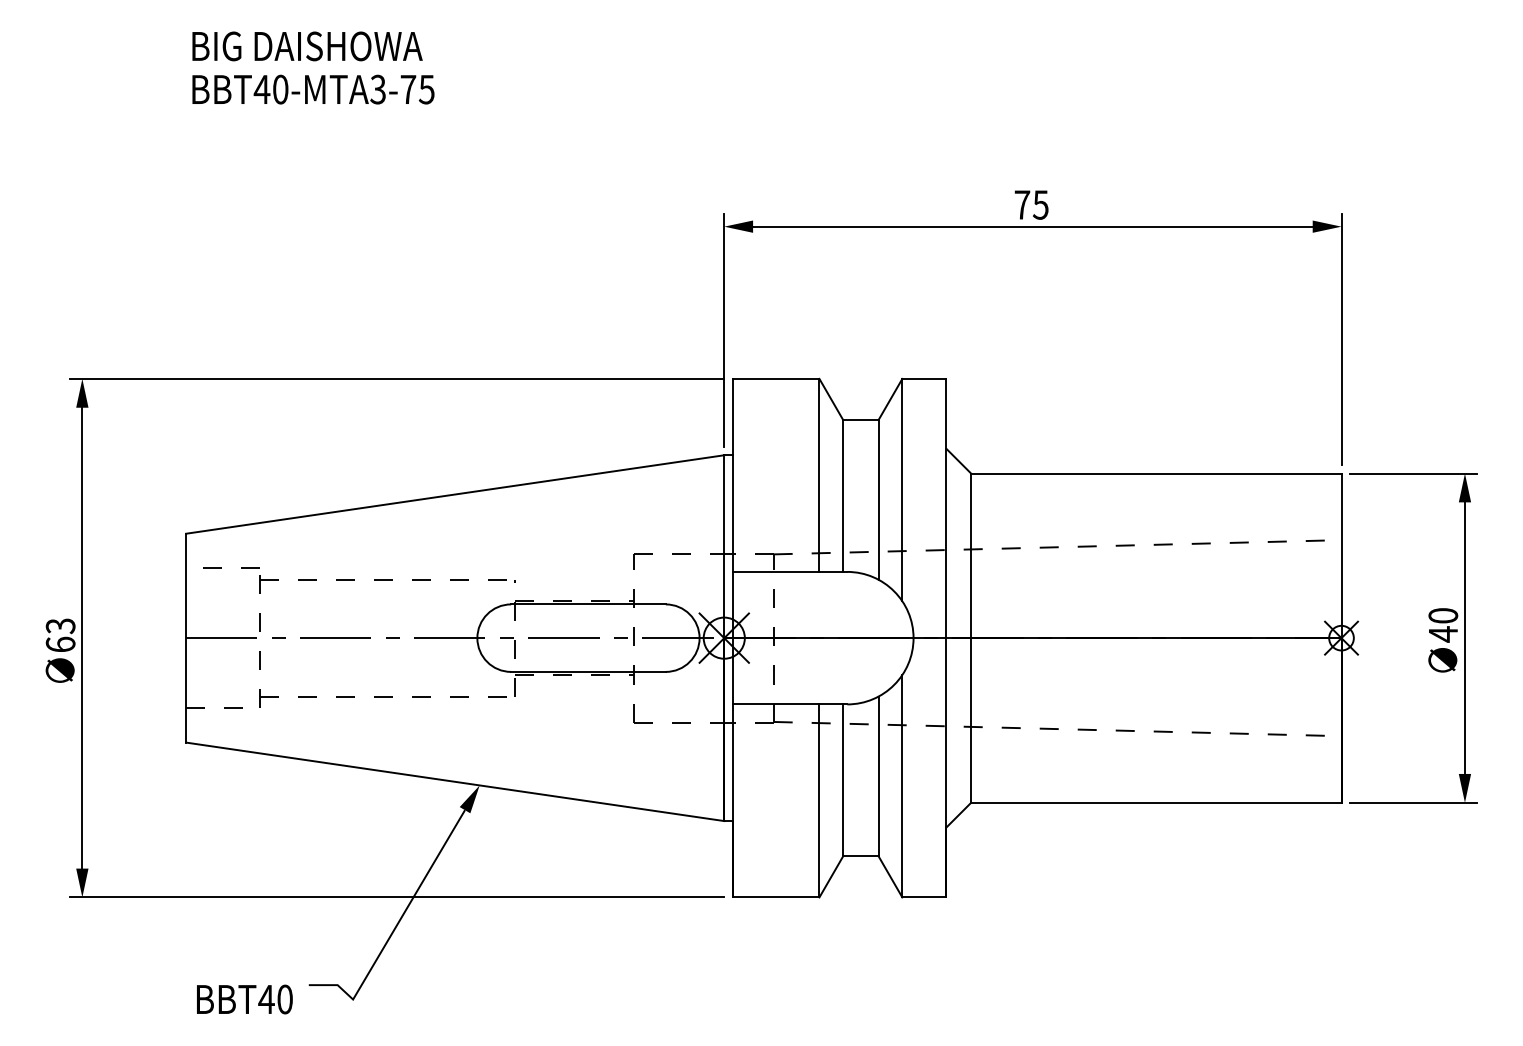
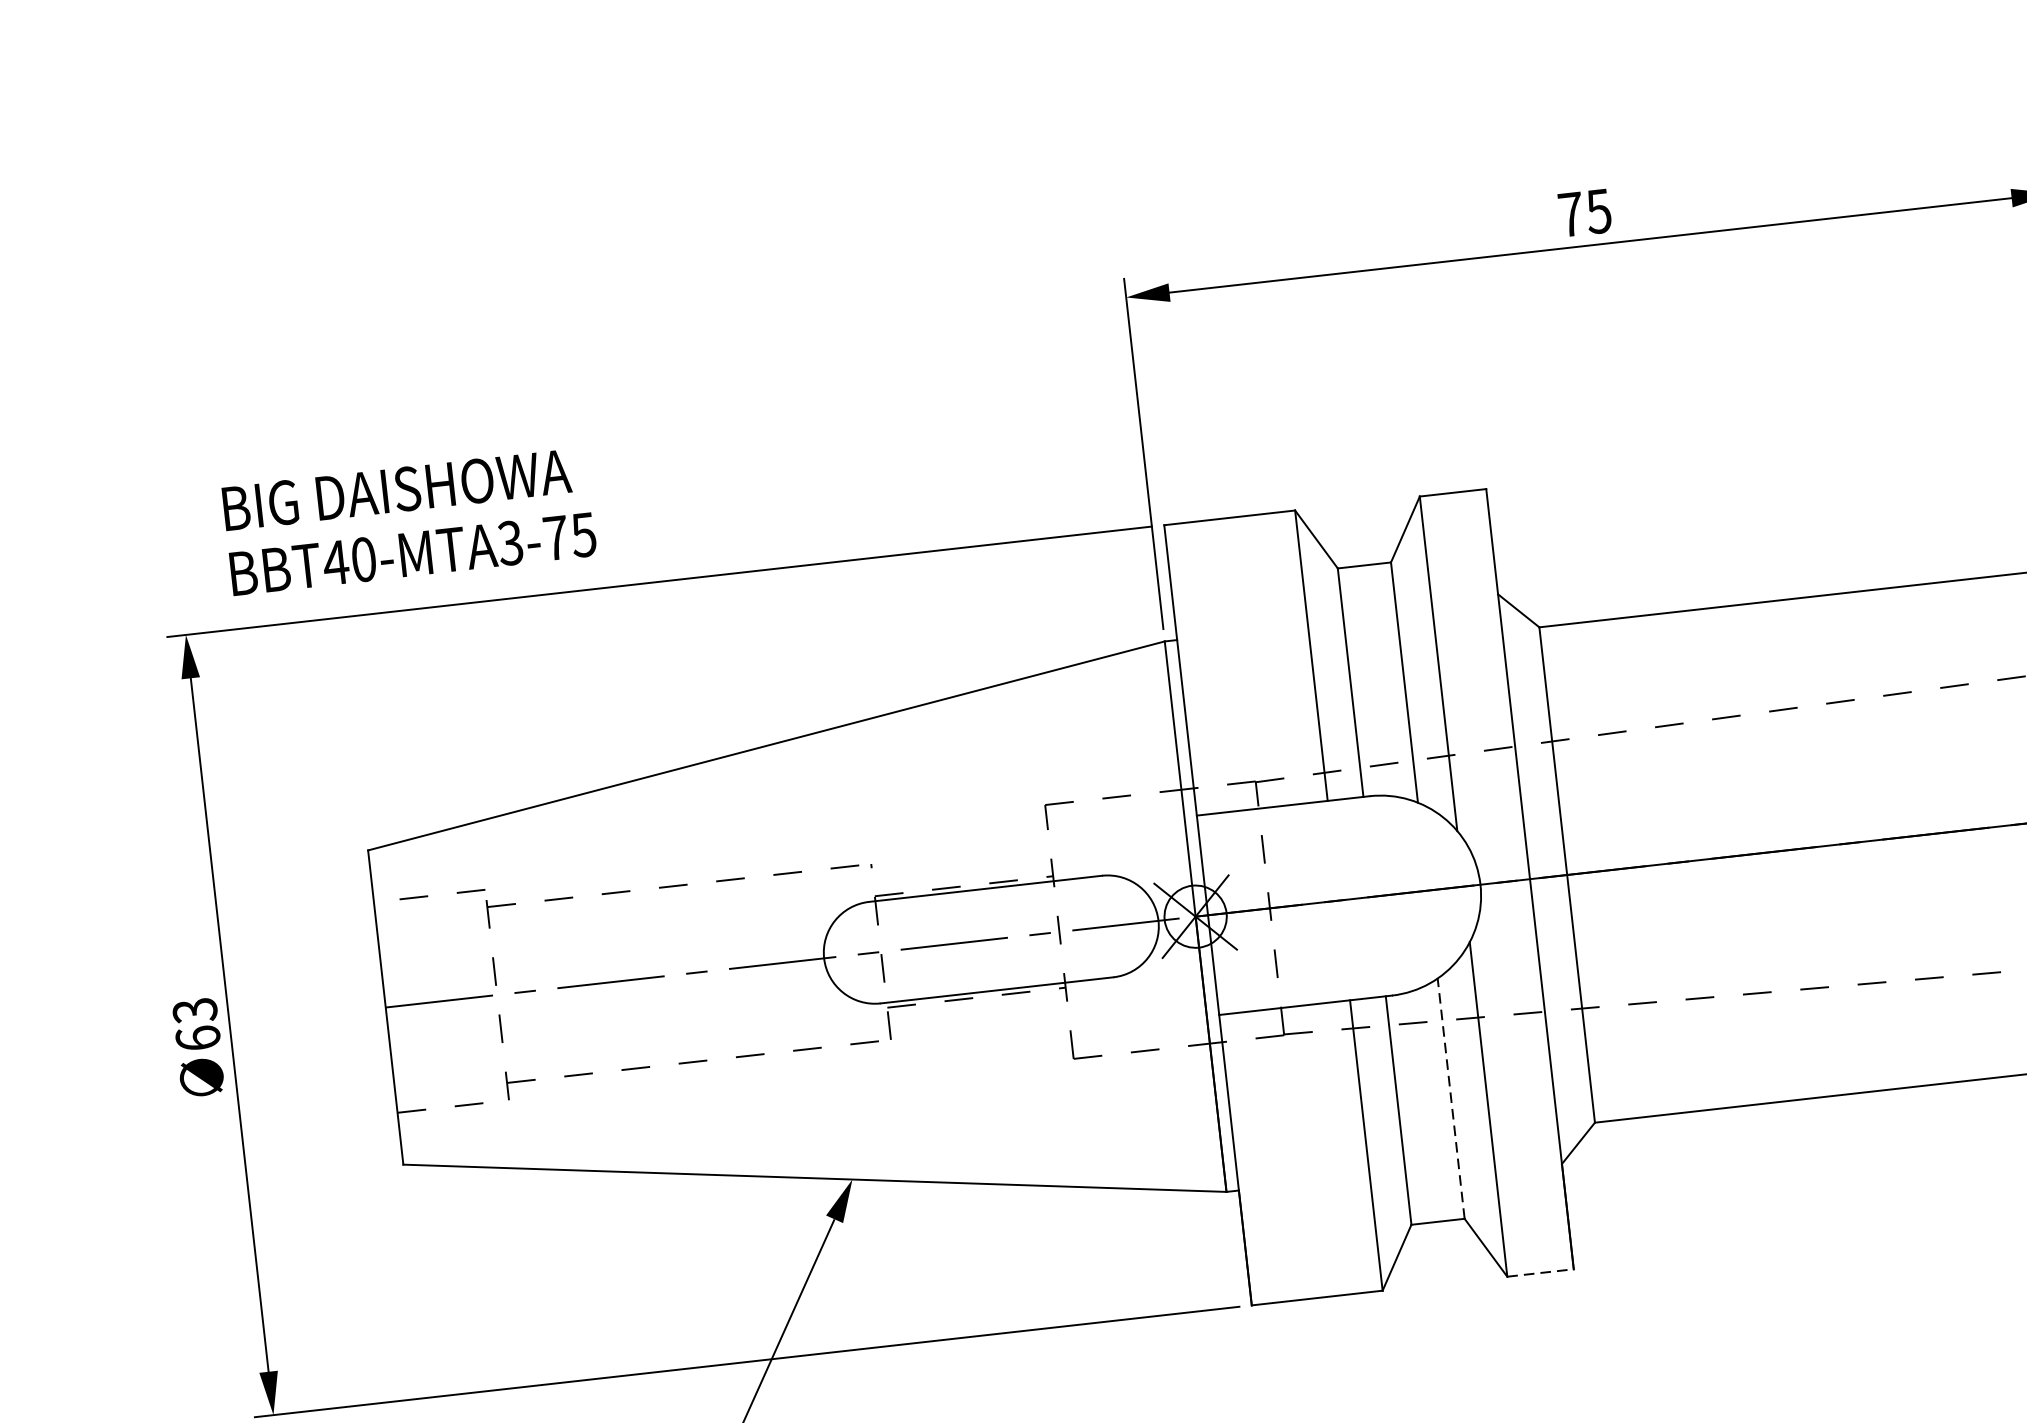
text: (313, 67) -> (409, 520), moved
line: (878, 776) -> (1451, 1098), solid -> dashed
line: (924, 897) -> (1540, 1273), solid -> dashed

